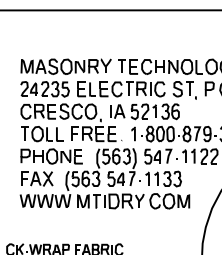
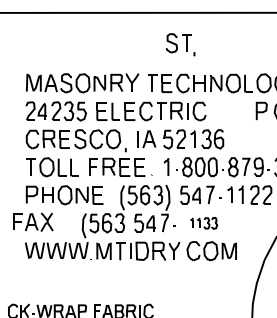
part: (184, 90) -> (180, 44), moved
part: (37, 178) -> (33, 221), moved
part: (163, 179) -> (203, 223), size x0.6

